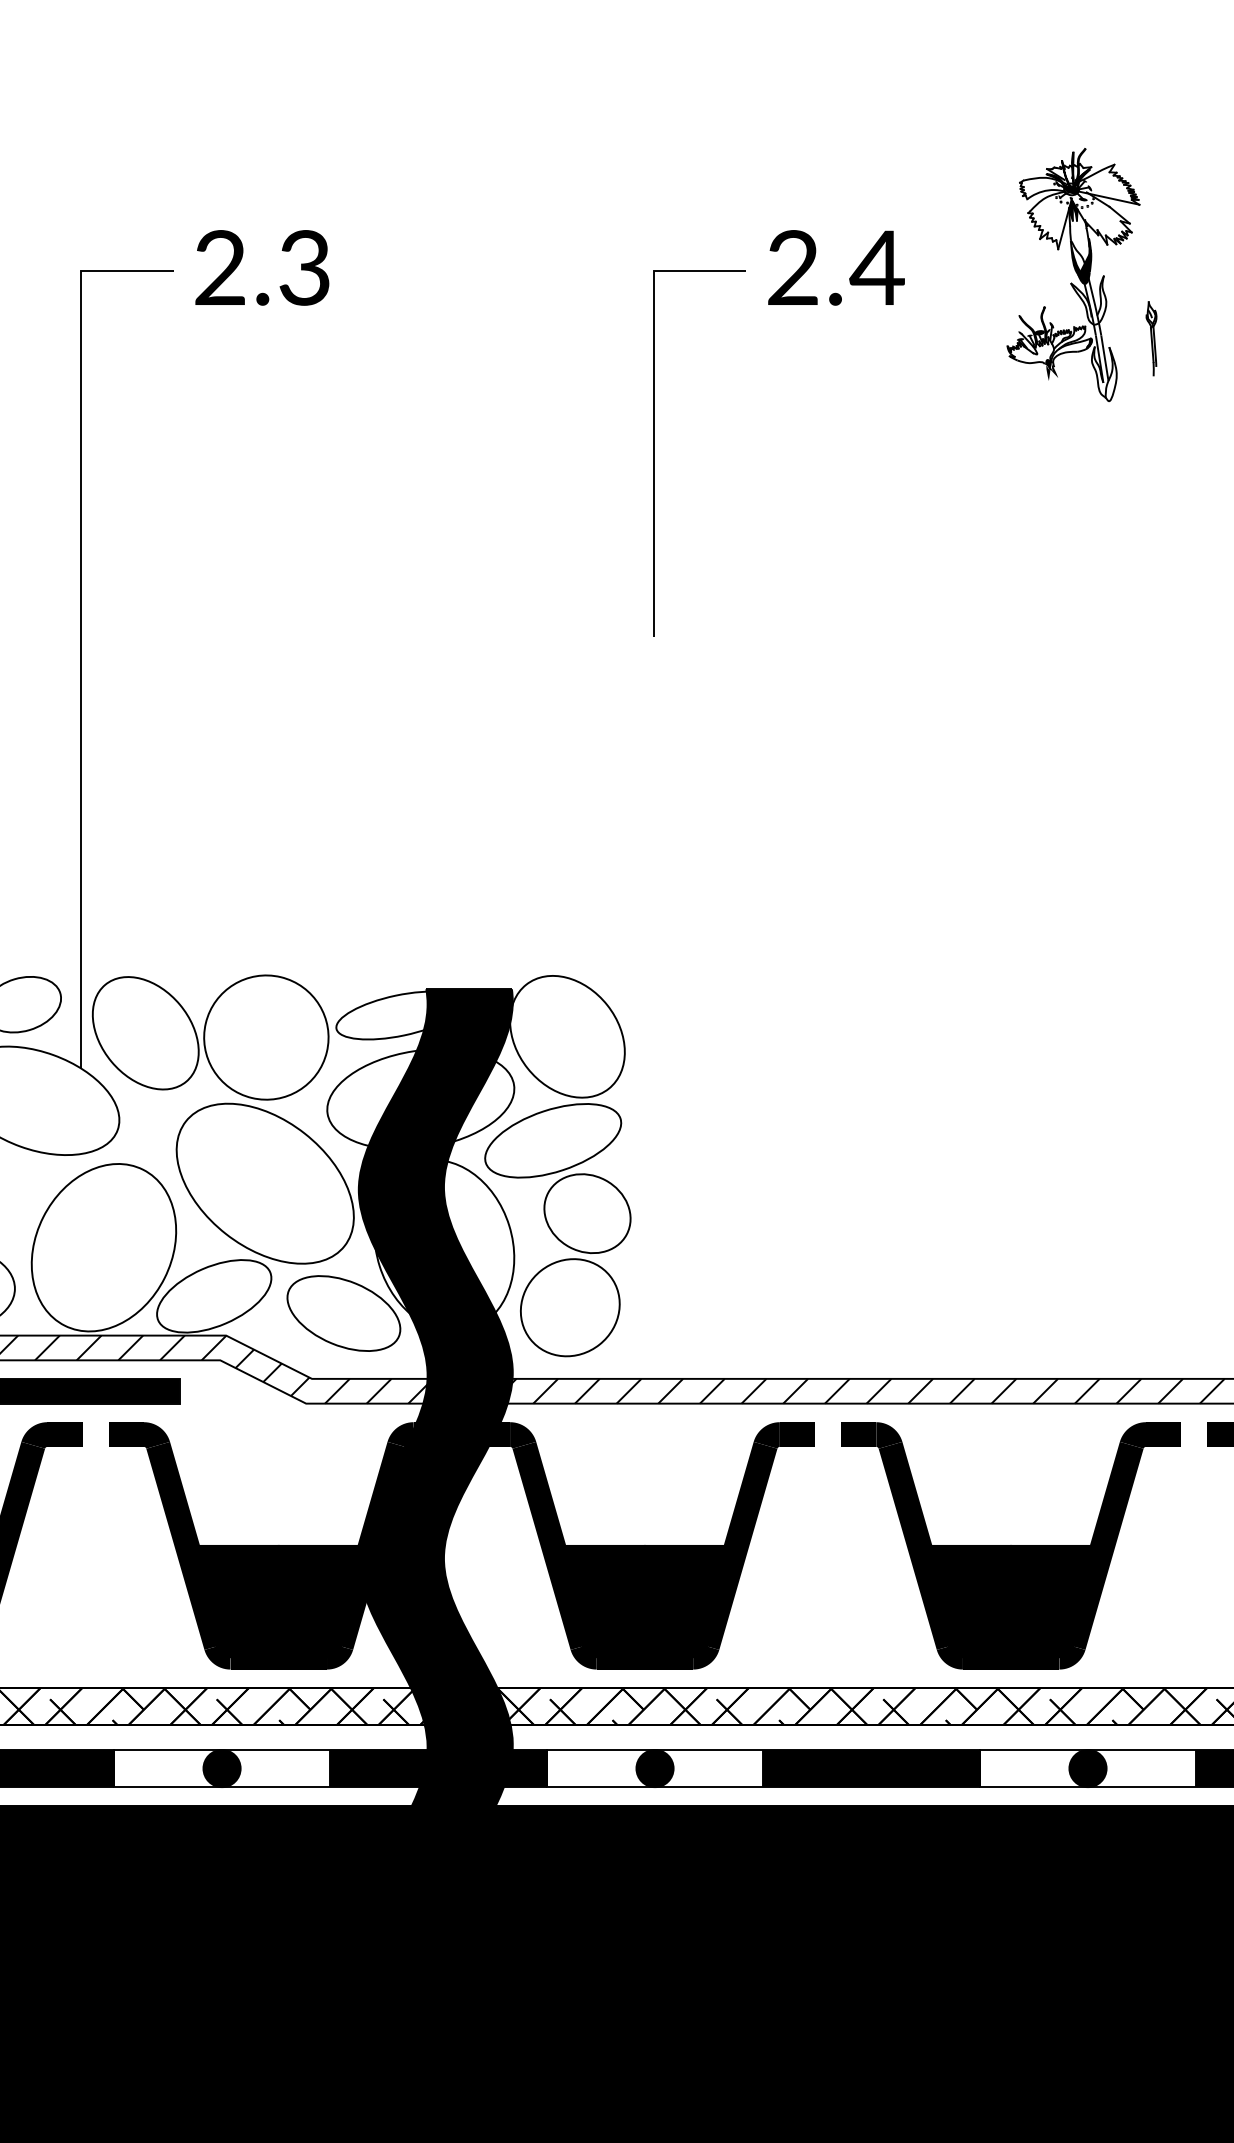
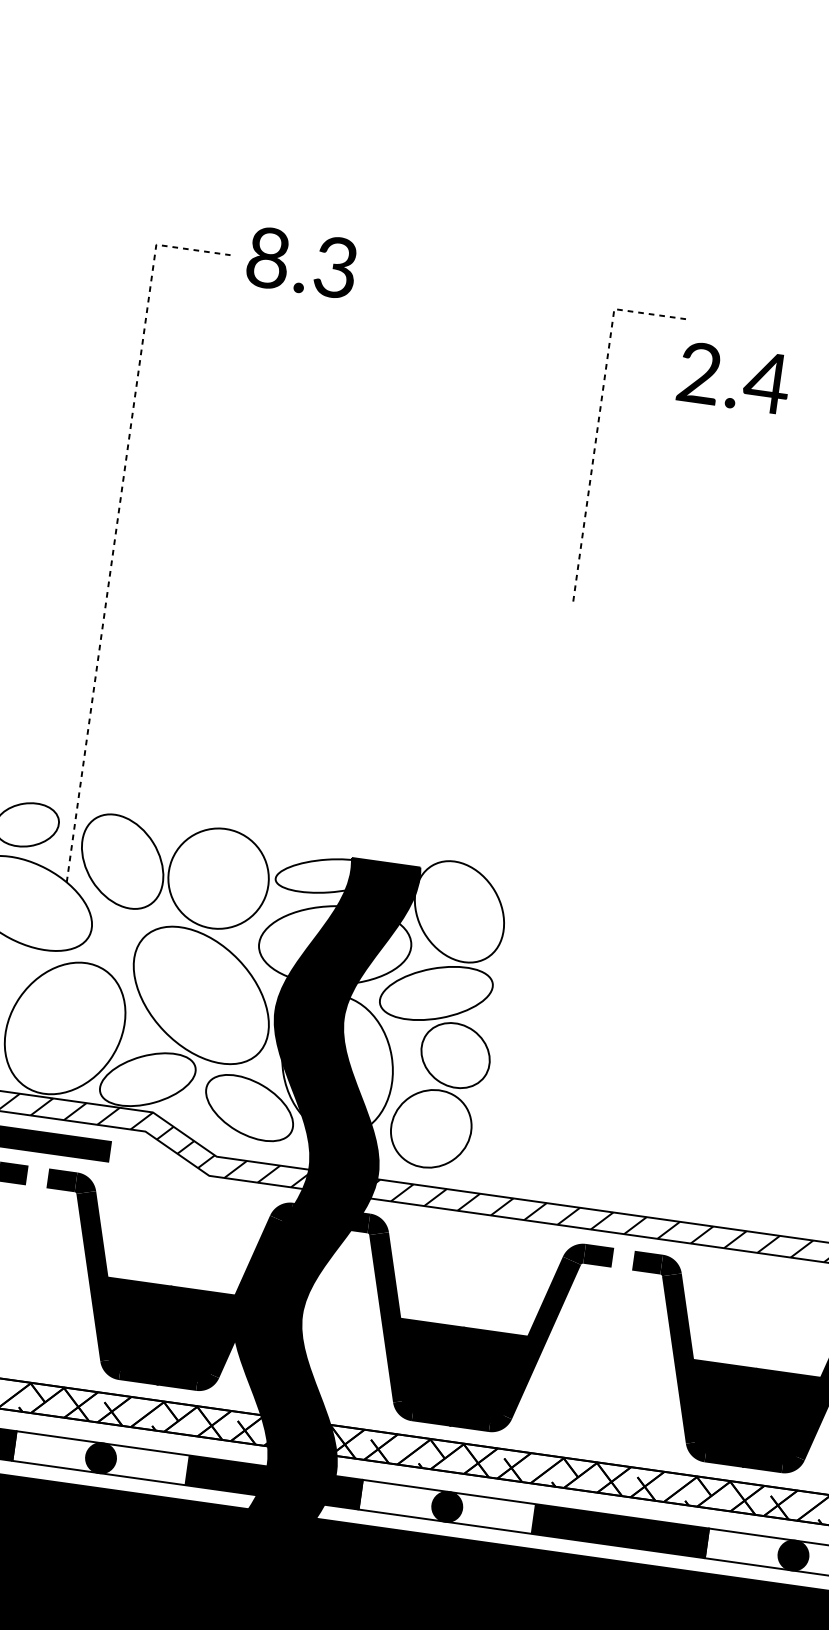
text: (220, 267) -> (268, 257), 2.3 -> 8.3
text: (836, 267) -> (734, 377), moved
line: (653, 406) -> (599, 417), solid -> dashed
line: (80, 622) -> (116, 525), solid -> dashed

